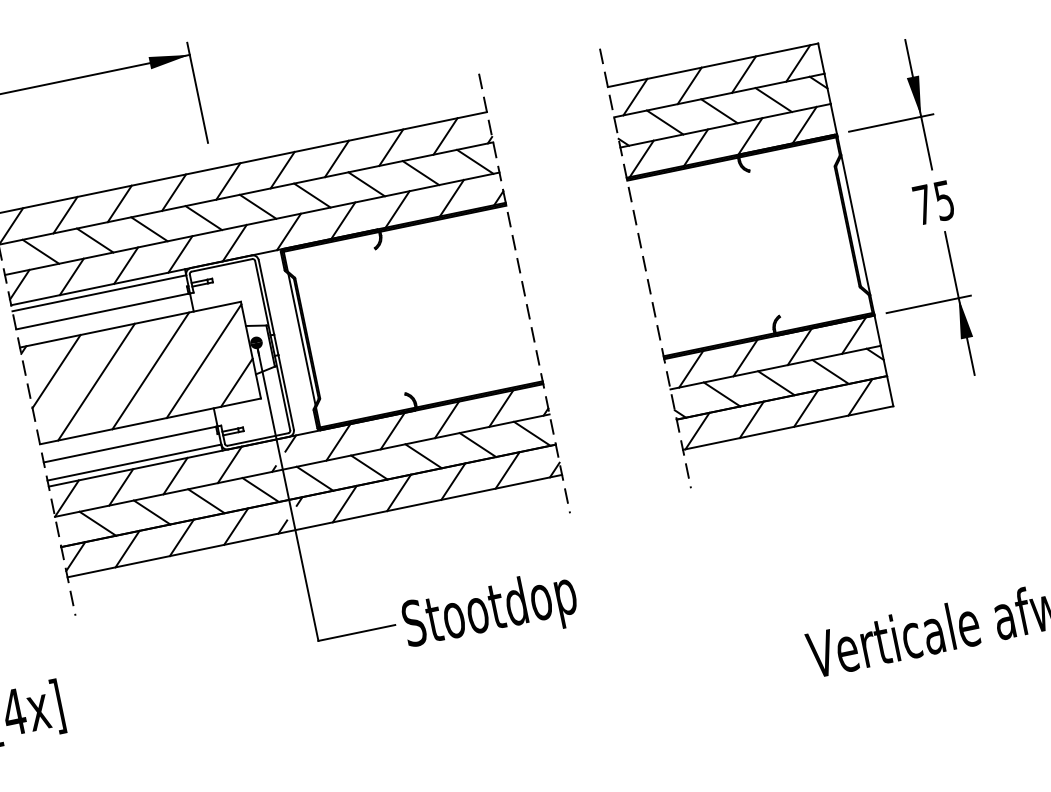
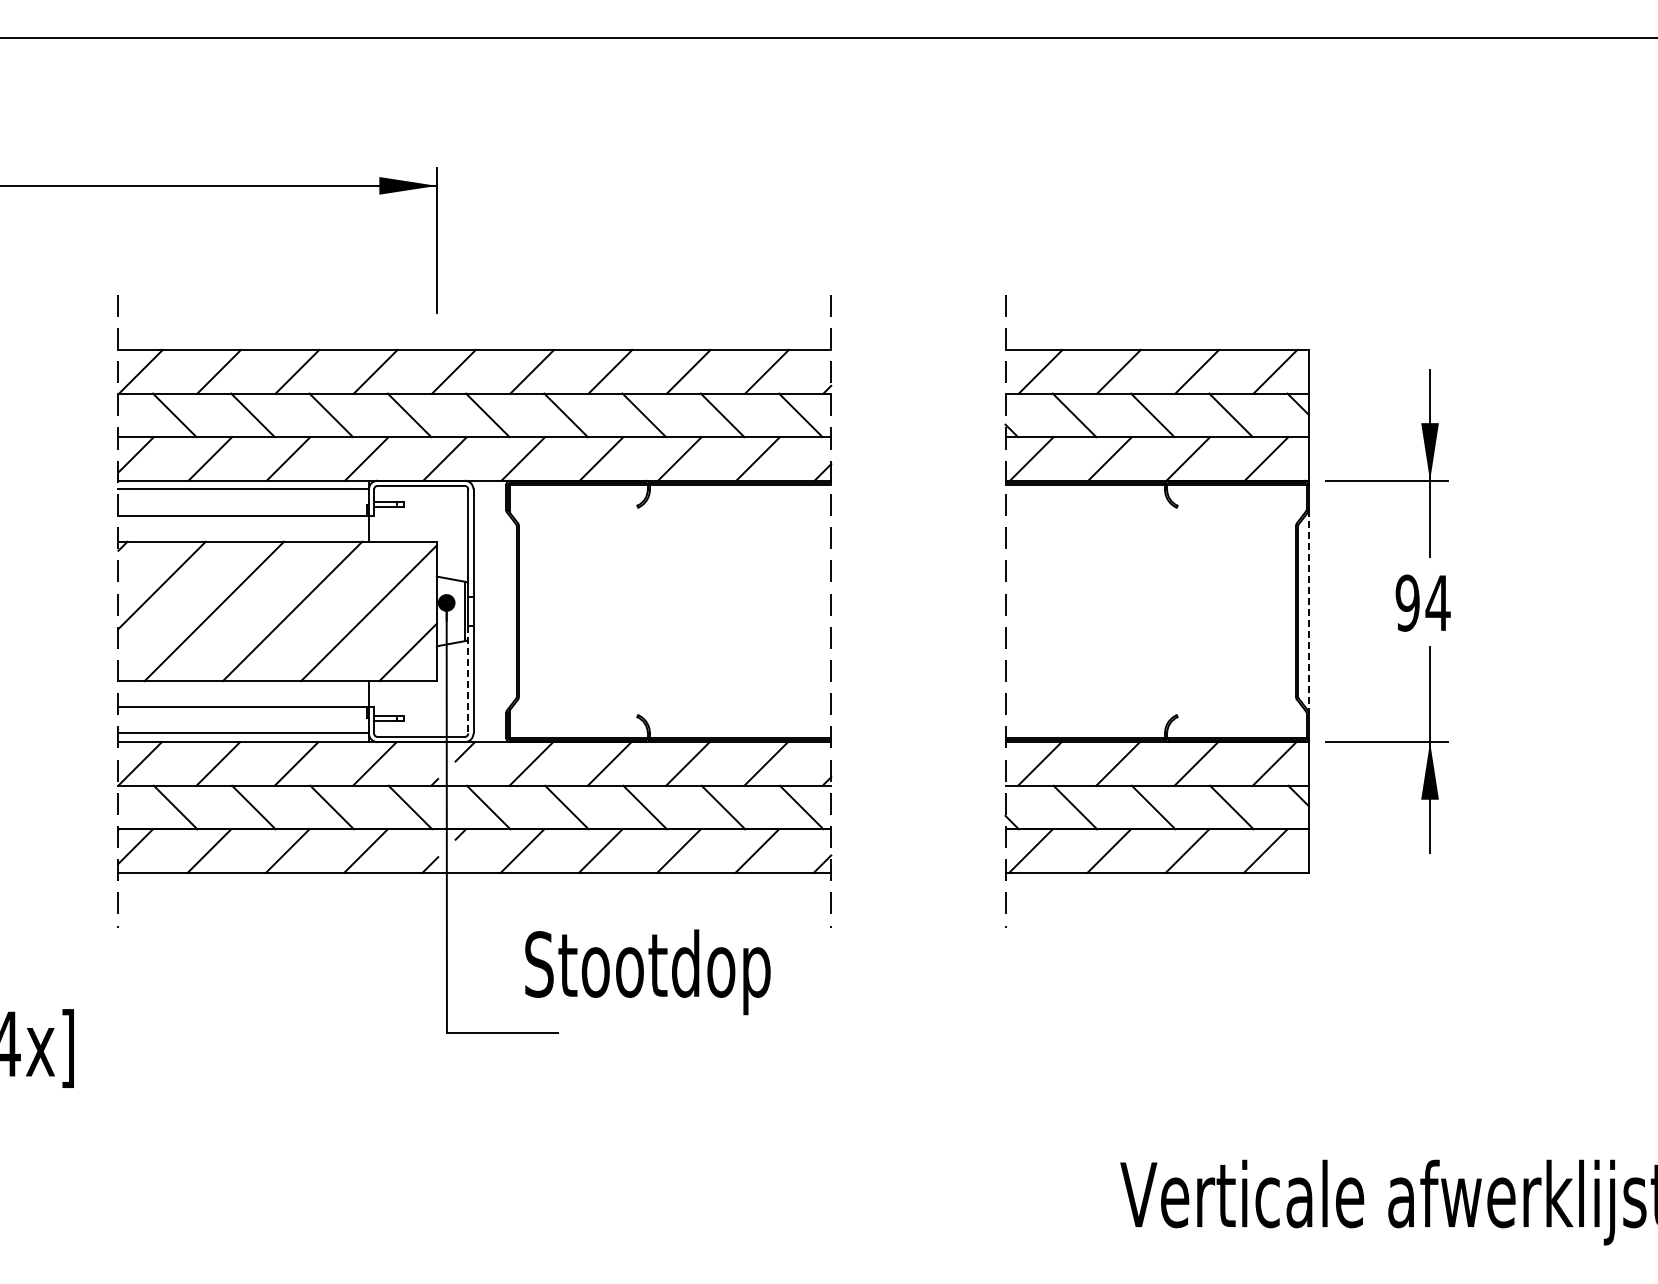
text: (933, 202) -> (1422, 602), 75 -> 94
line: (855, 224) -> (1308, 611), solid -> dashed
line: (302, 339) -> (510, 611), removed
line: (282, 392) -> (468, 679), solid -> dashed
text: (490, 613) -> (647, 972), moved

